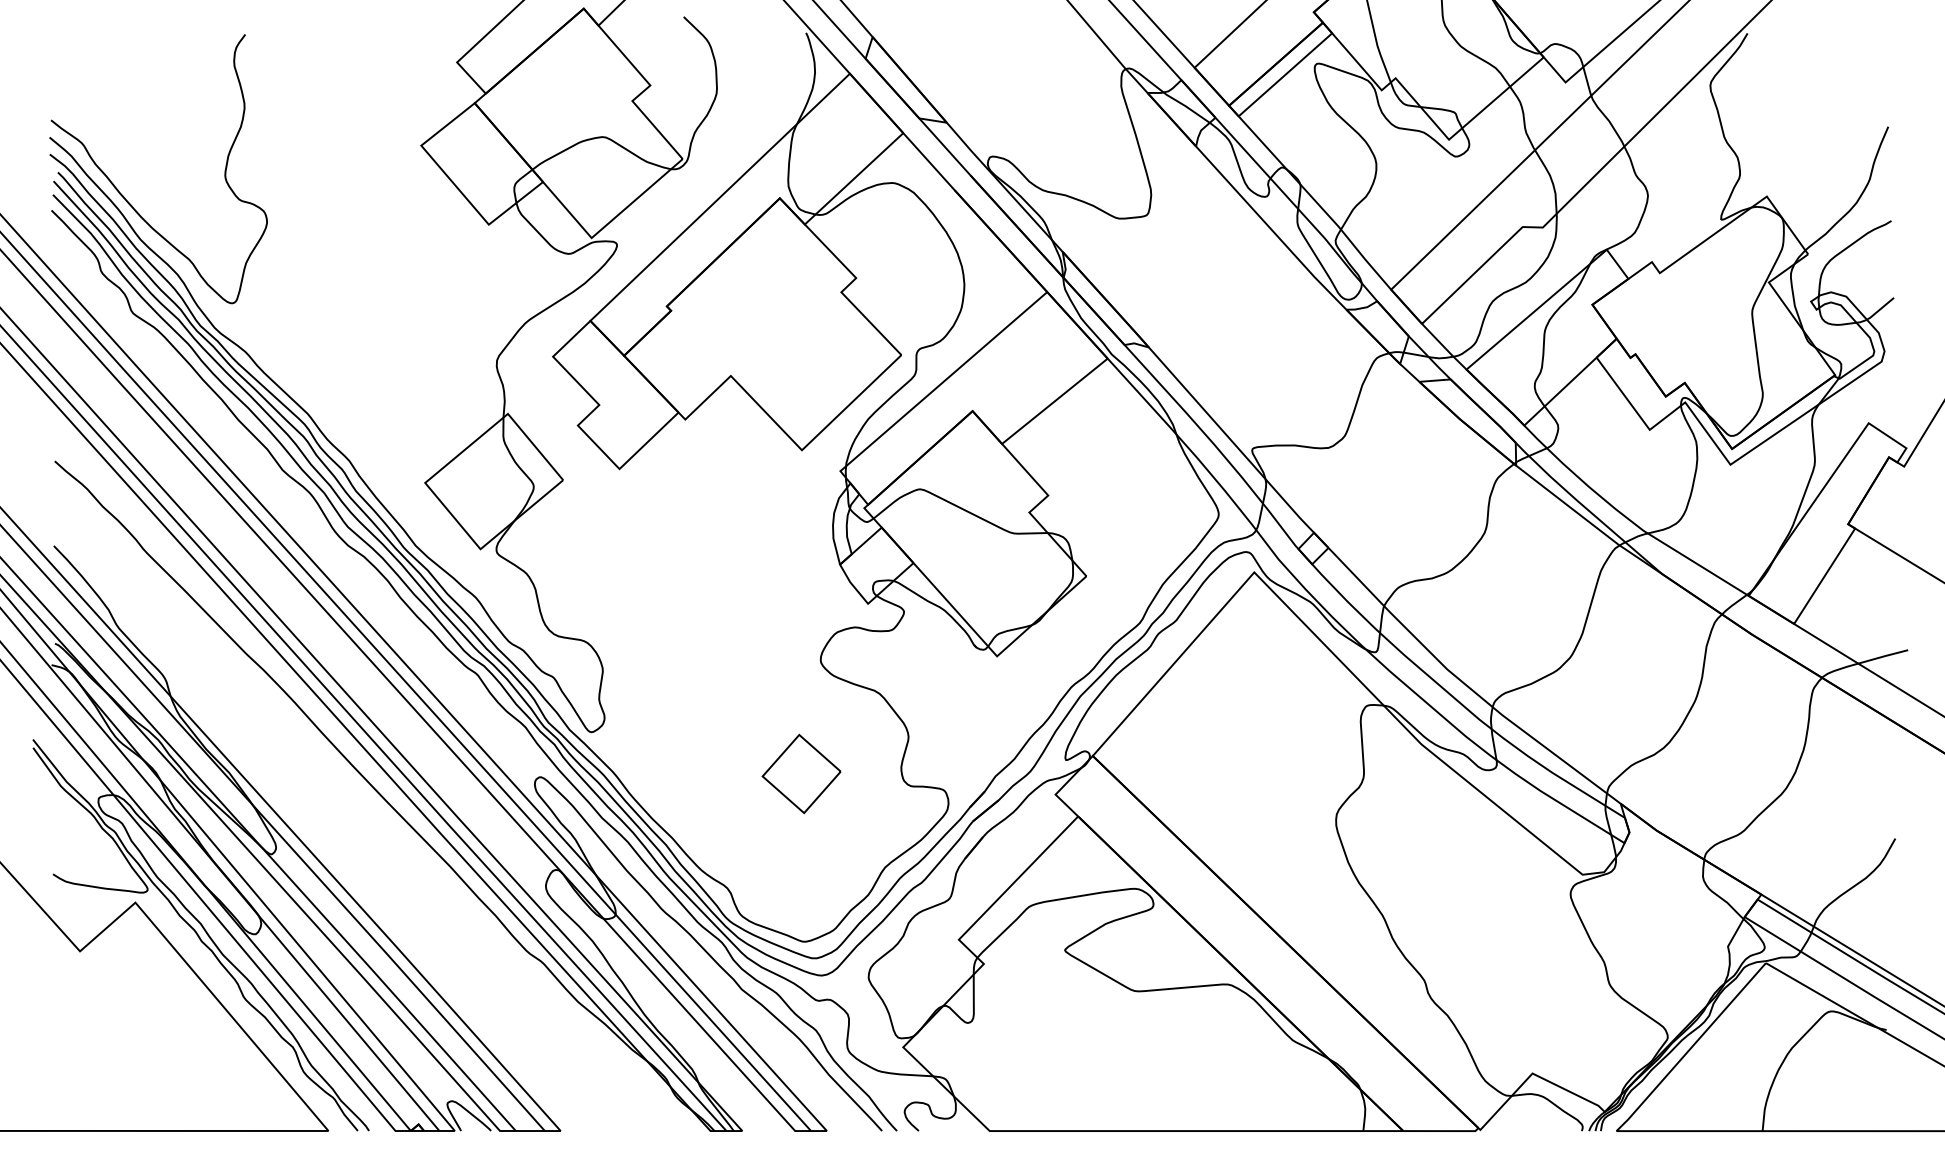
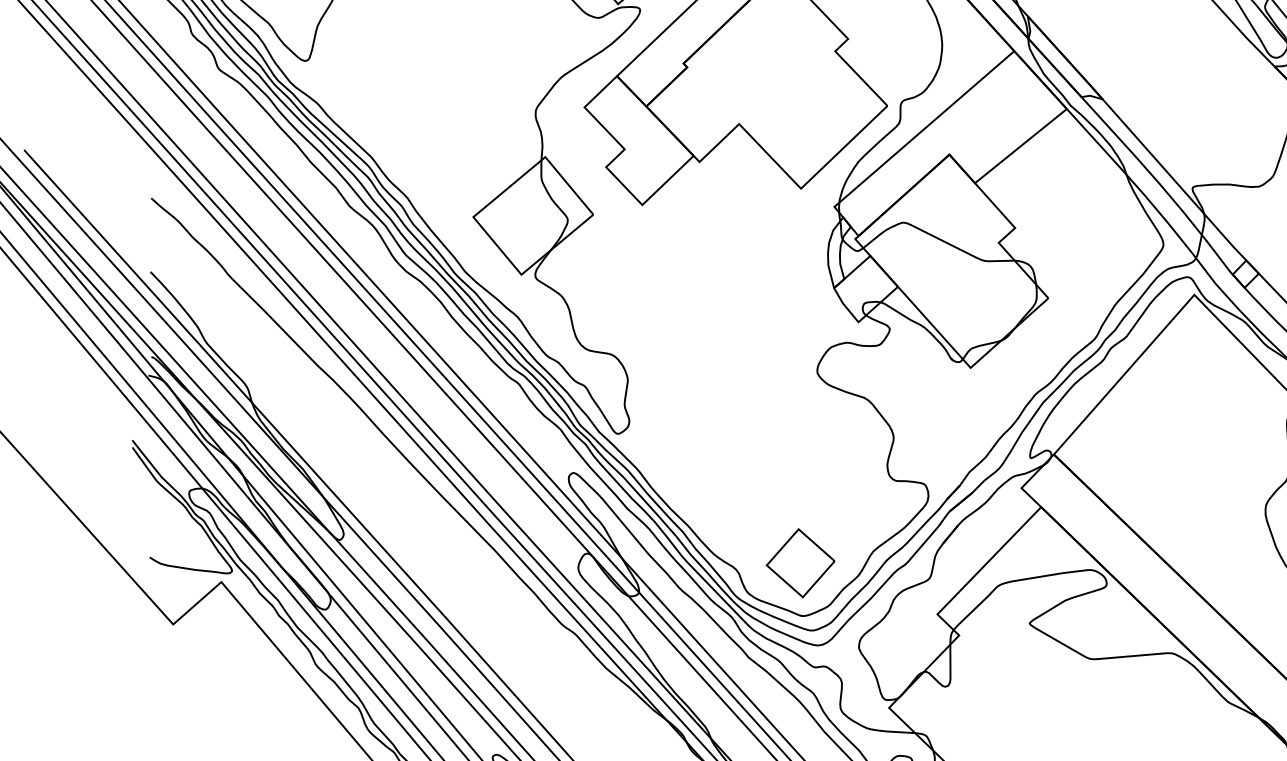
part: (801, 773) -> (800, 562), moved

